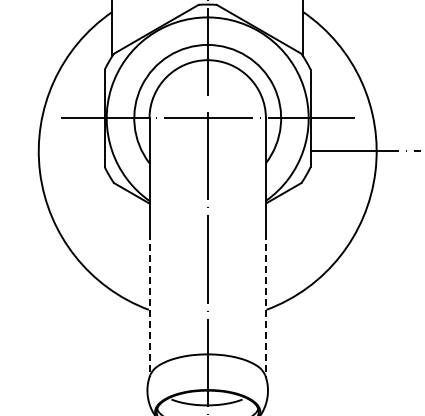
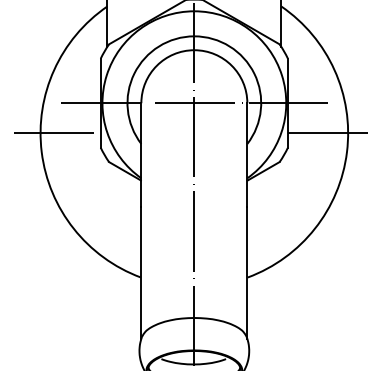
line: (56, 151) -> (56, 133), added
line: (149, 305) -> (141, 273), dashed -> solid
line: (265, 305) -> (246, 273), dashed -> solid

